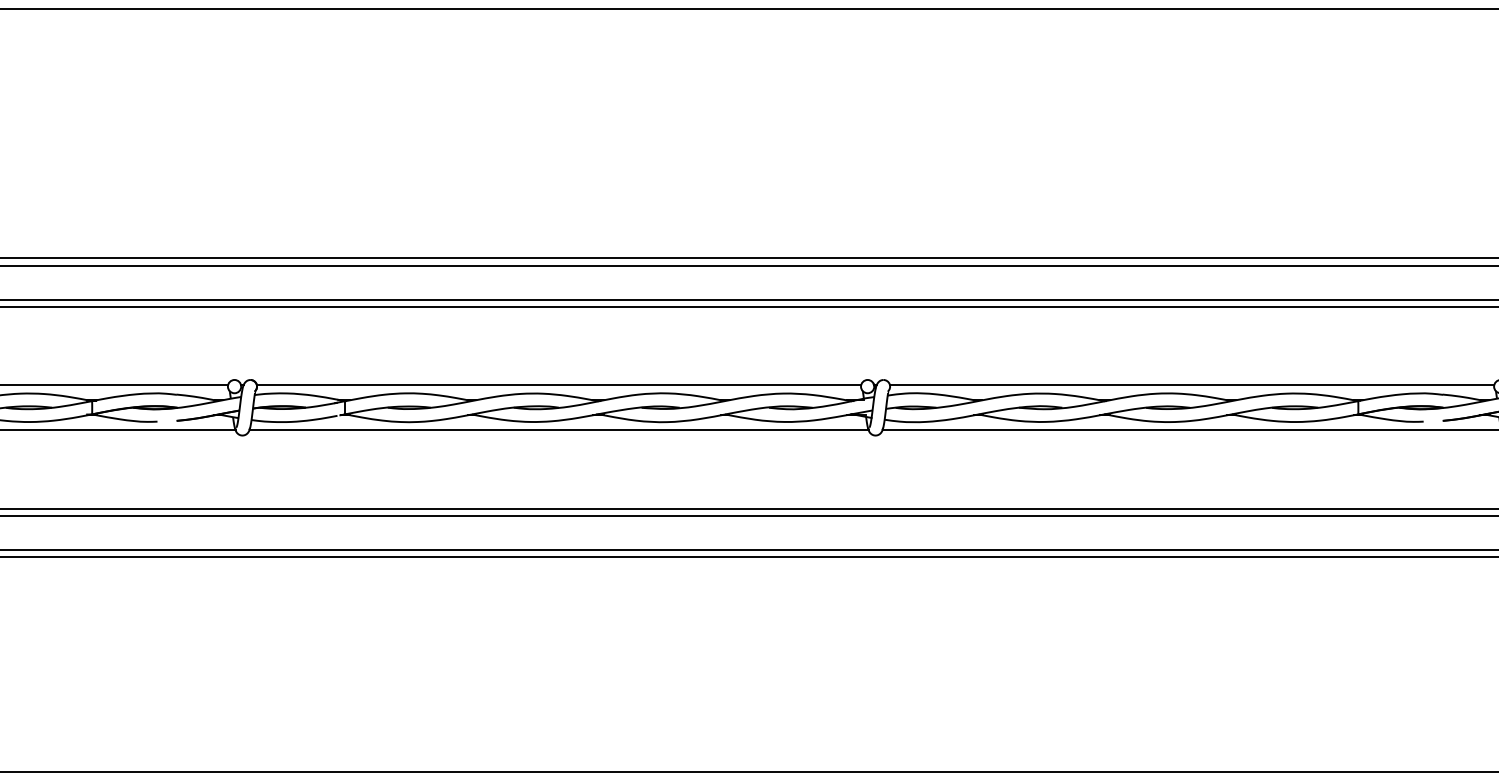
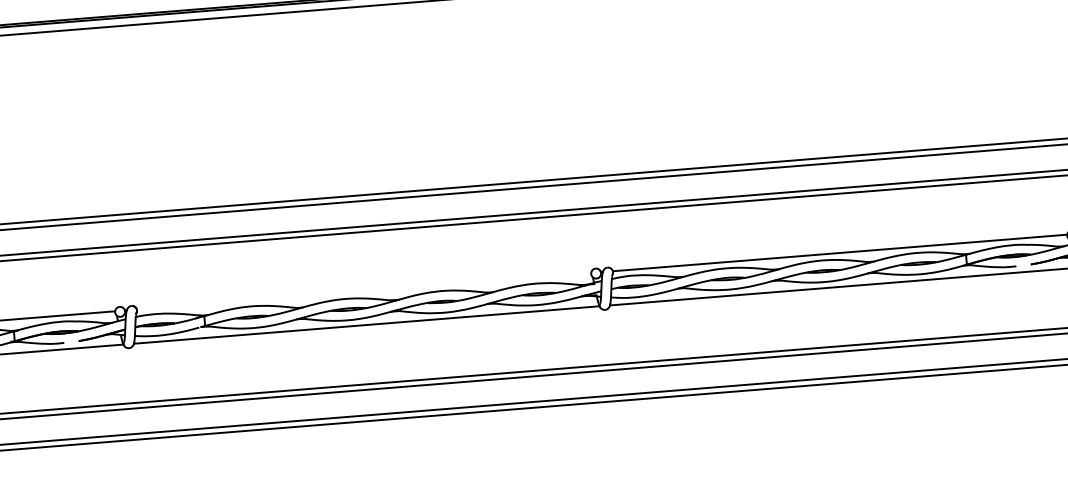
line: (558, 385) -> (363, 291), removed

